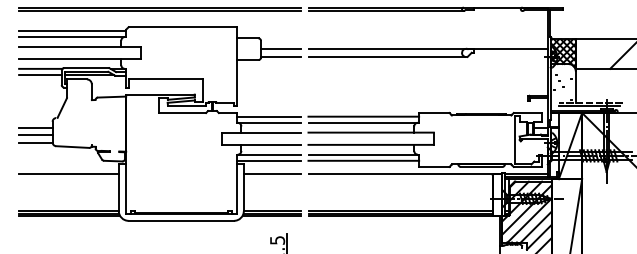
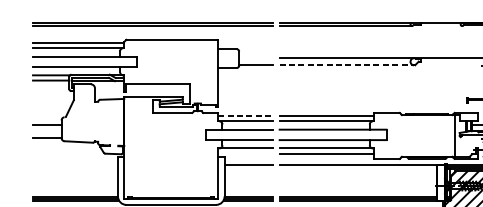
line: (281, 48) -> (256, 57), removed
line: (388, 57) -> (347, 65), solid -> dashed
line: (269, 116) -> (246, 115), solid -> dashed
line: (35, 134) -> (46, 131), removed
line: (268, 160) -> (245, 153), removed
line: (68, 174) -> (75, 165), removed

